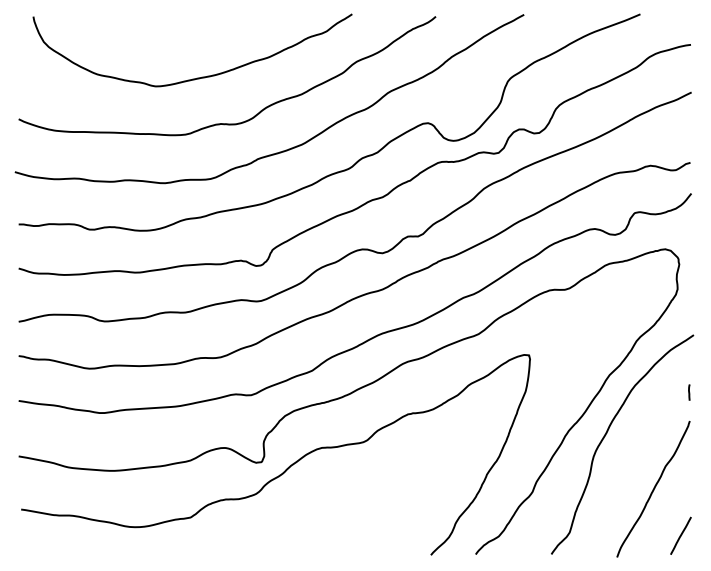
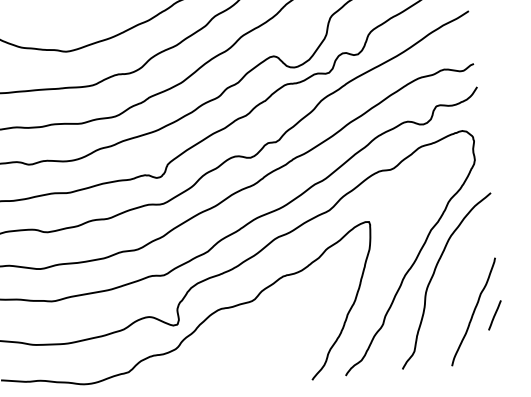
line: (689, 392) -> (492, 236), removed
line: (680, 535) -> (494, 315), moved

